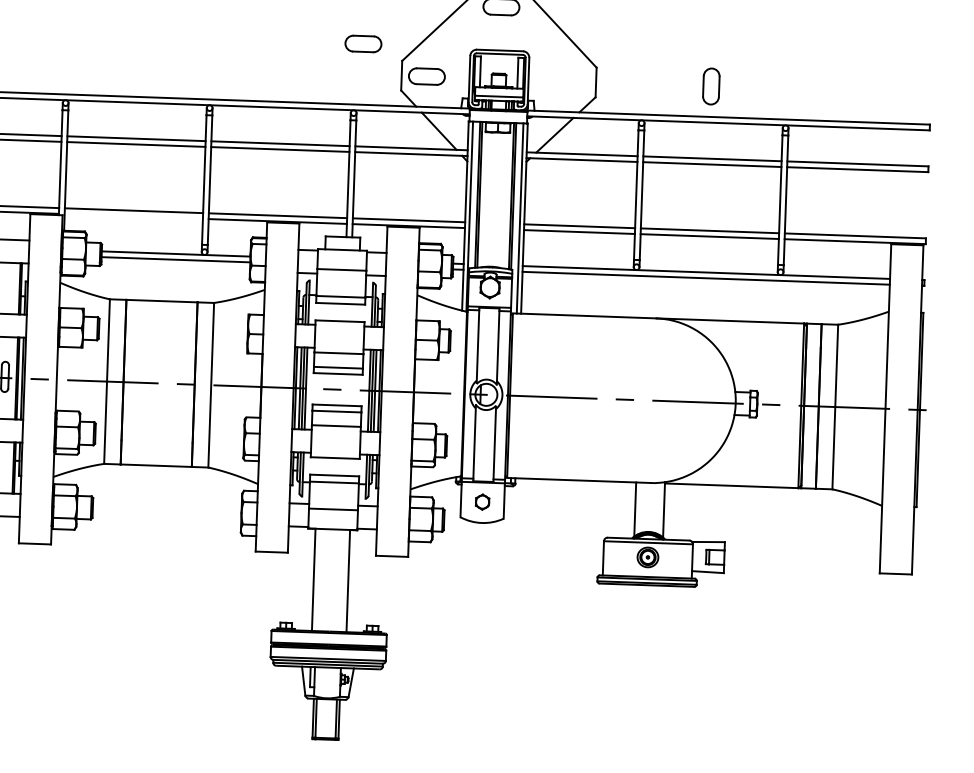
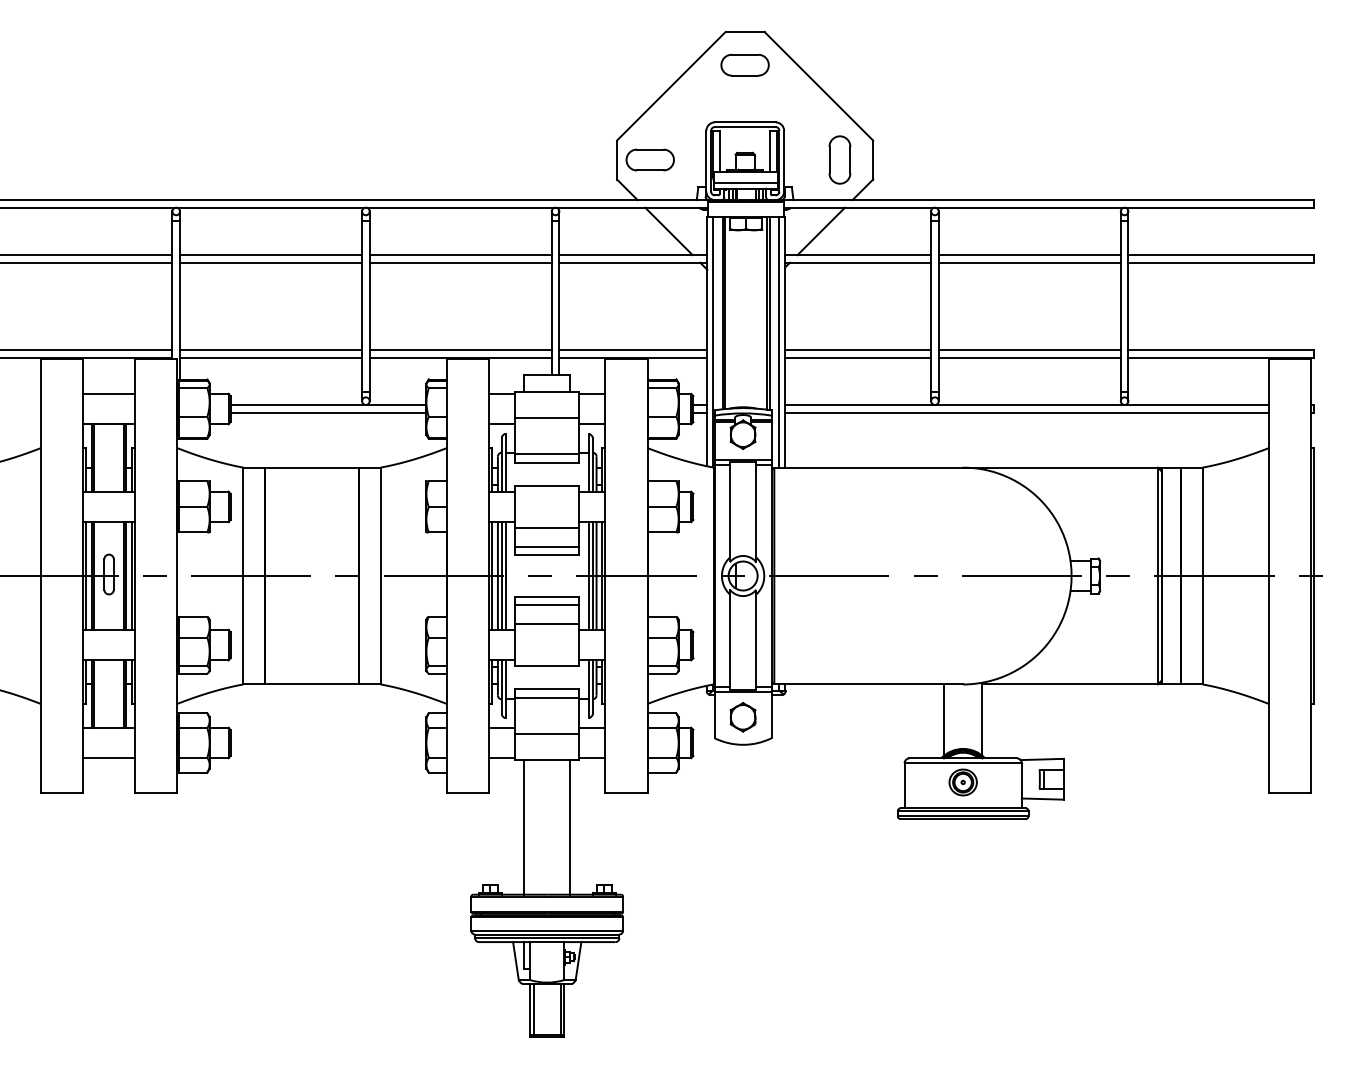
part: (362, 43) -> (564, 119), removed
part: (711, 86) -> (839, 159), moved
line: (134, 216) -> (271, 357), added
part: (482, 502) -> (742, 717), size x1.43

